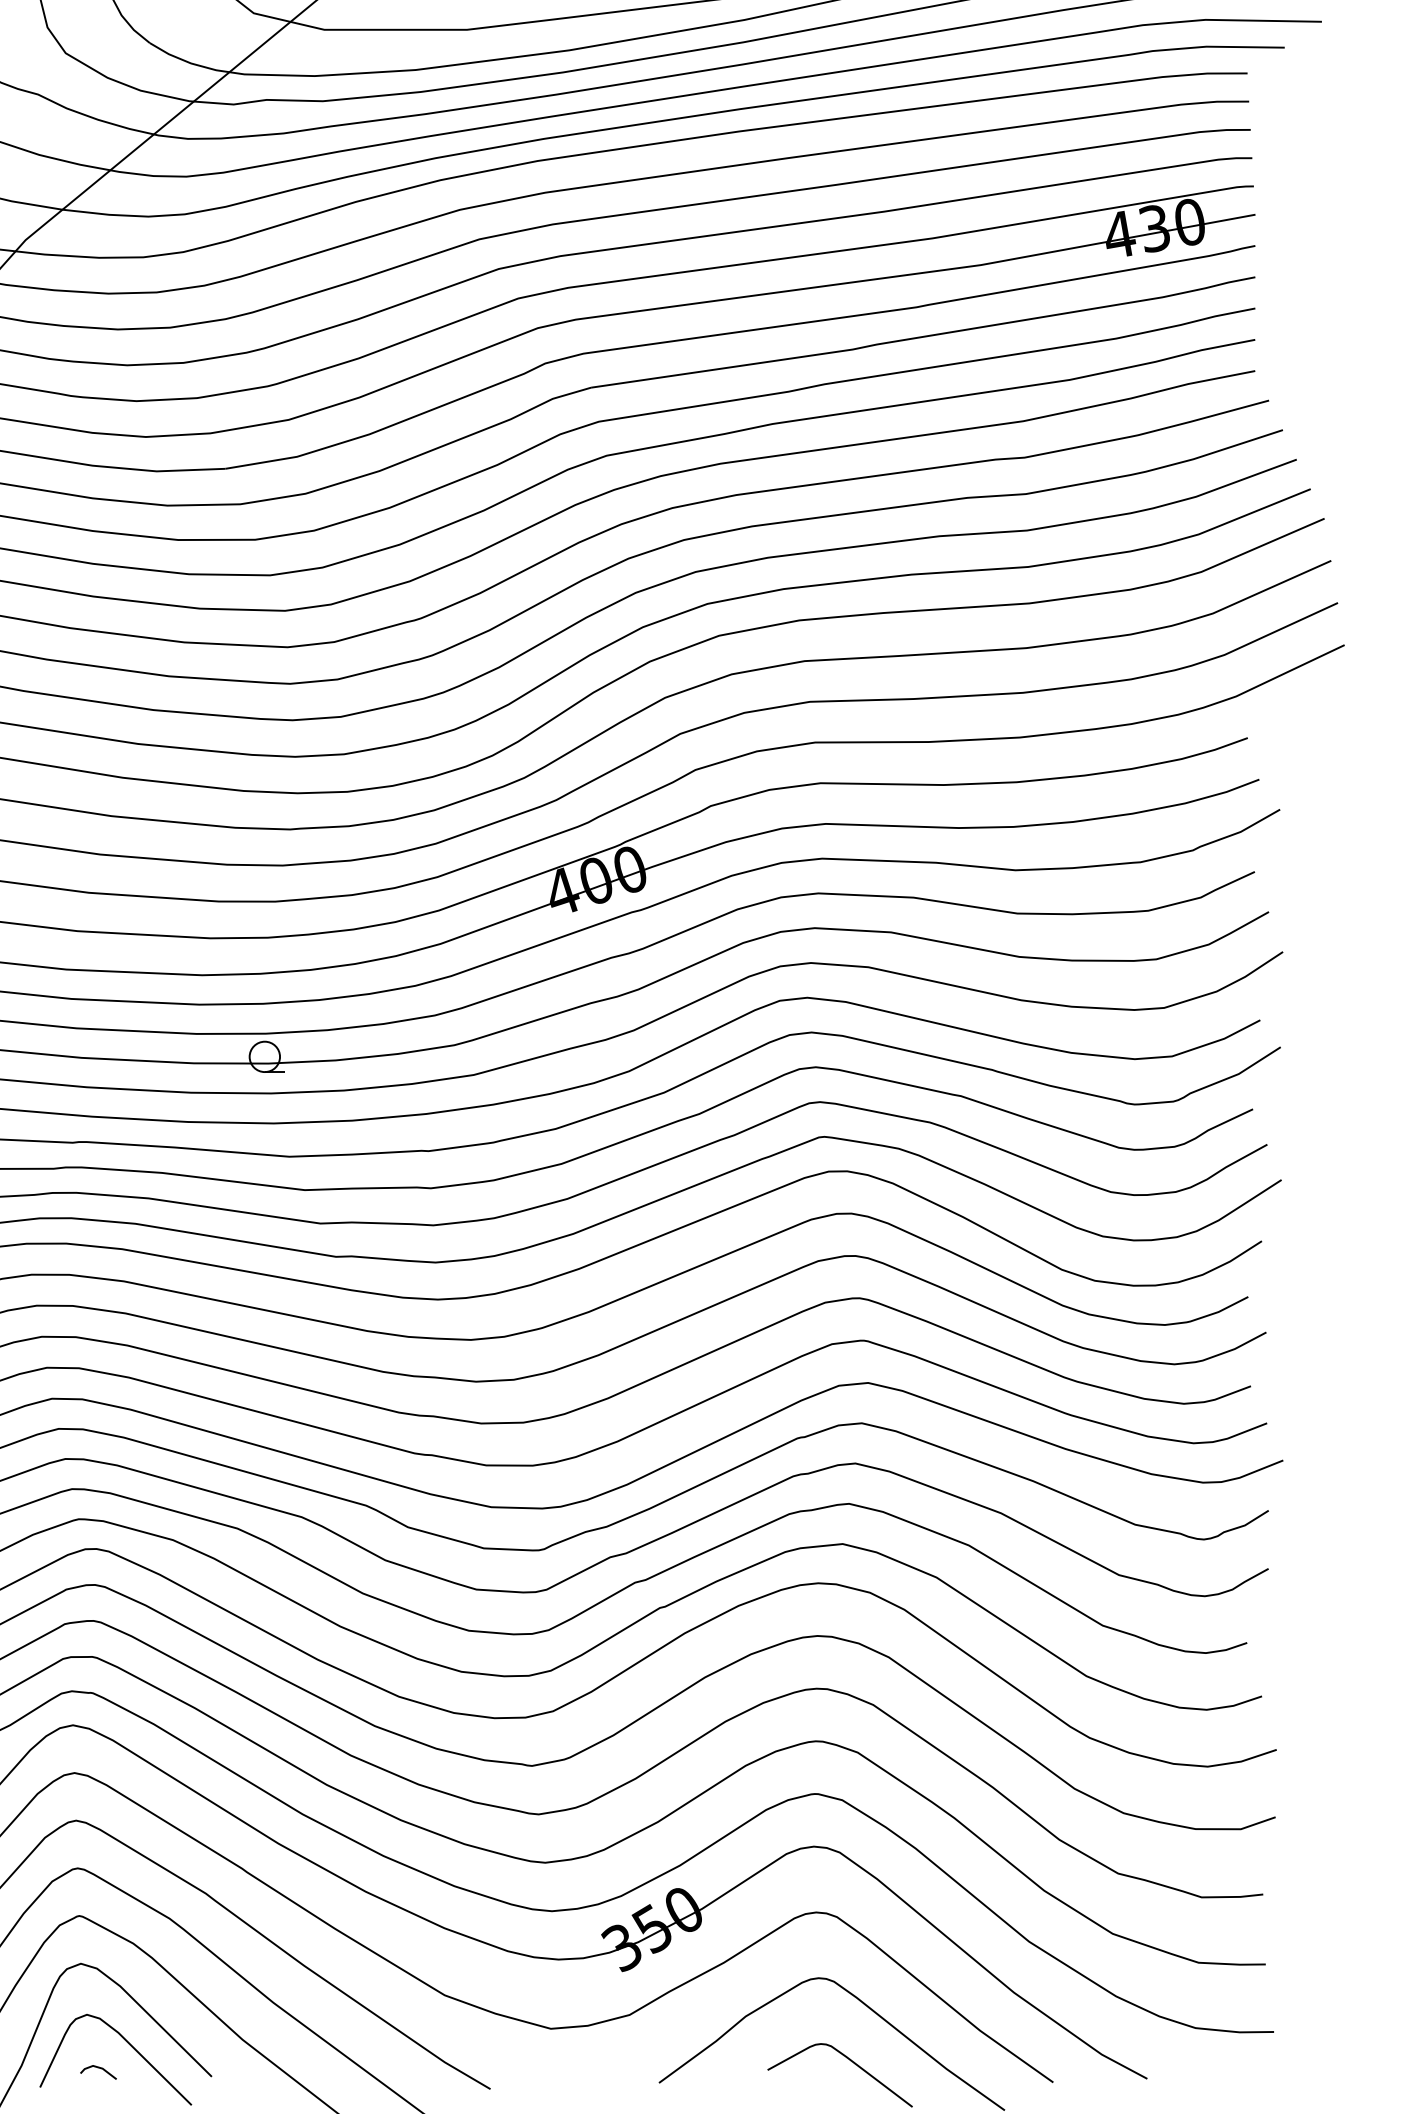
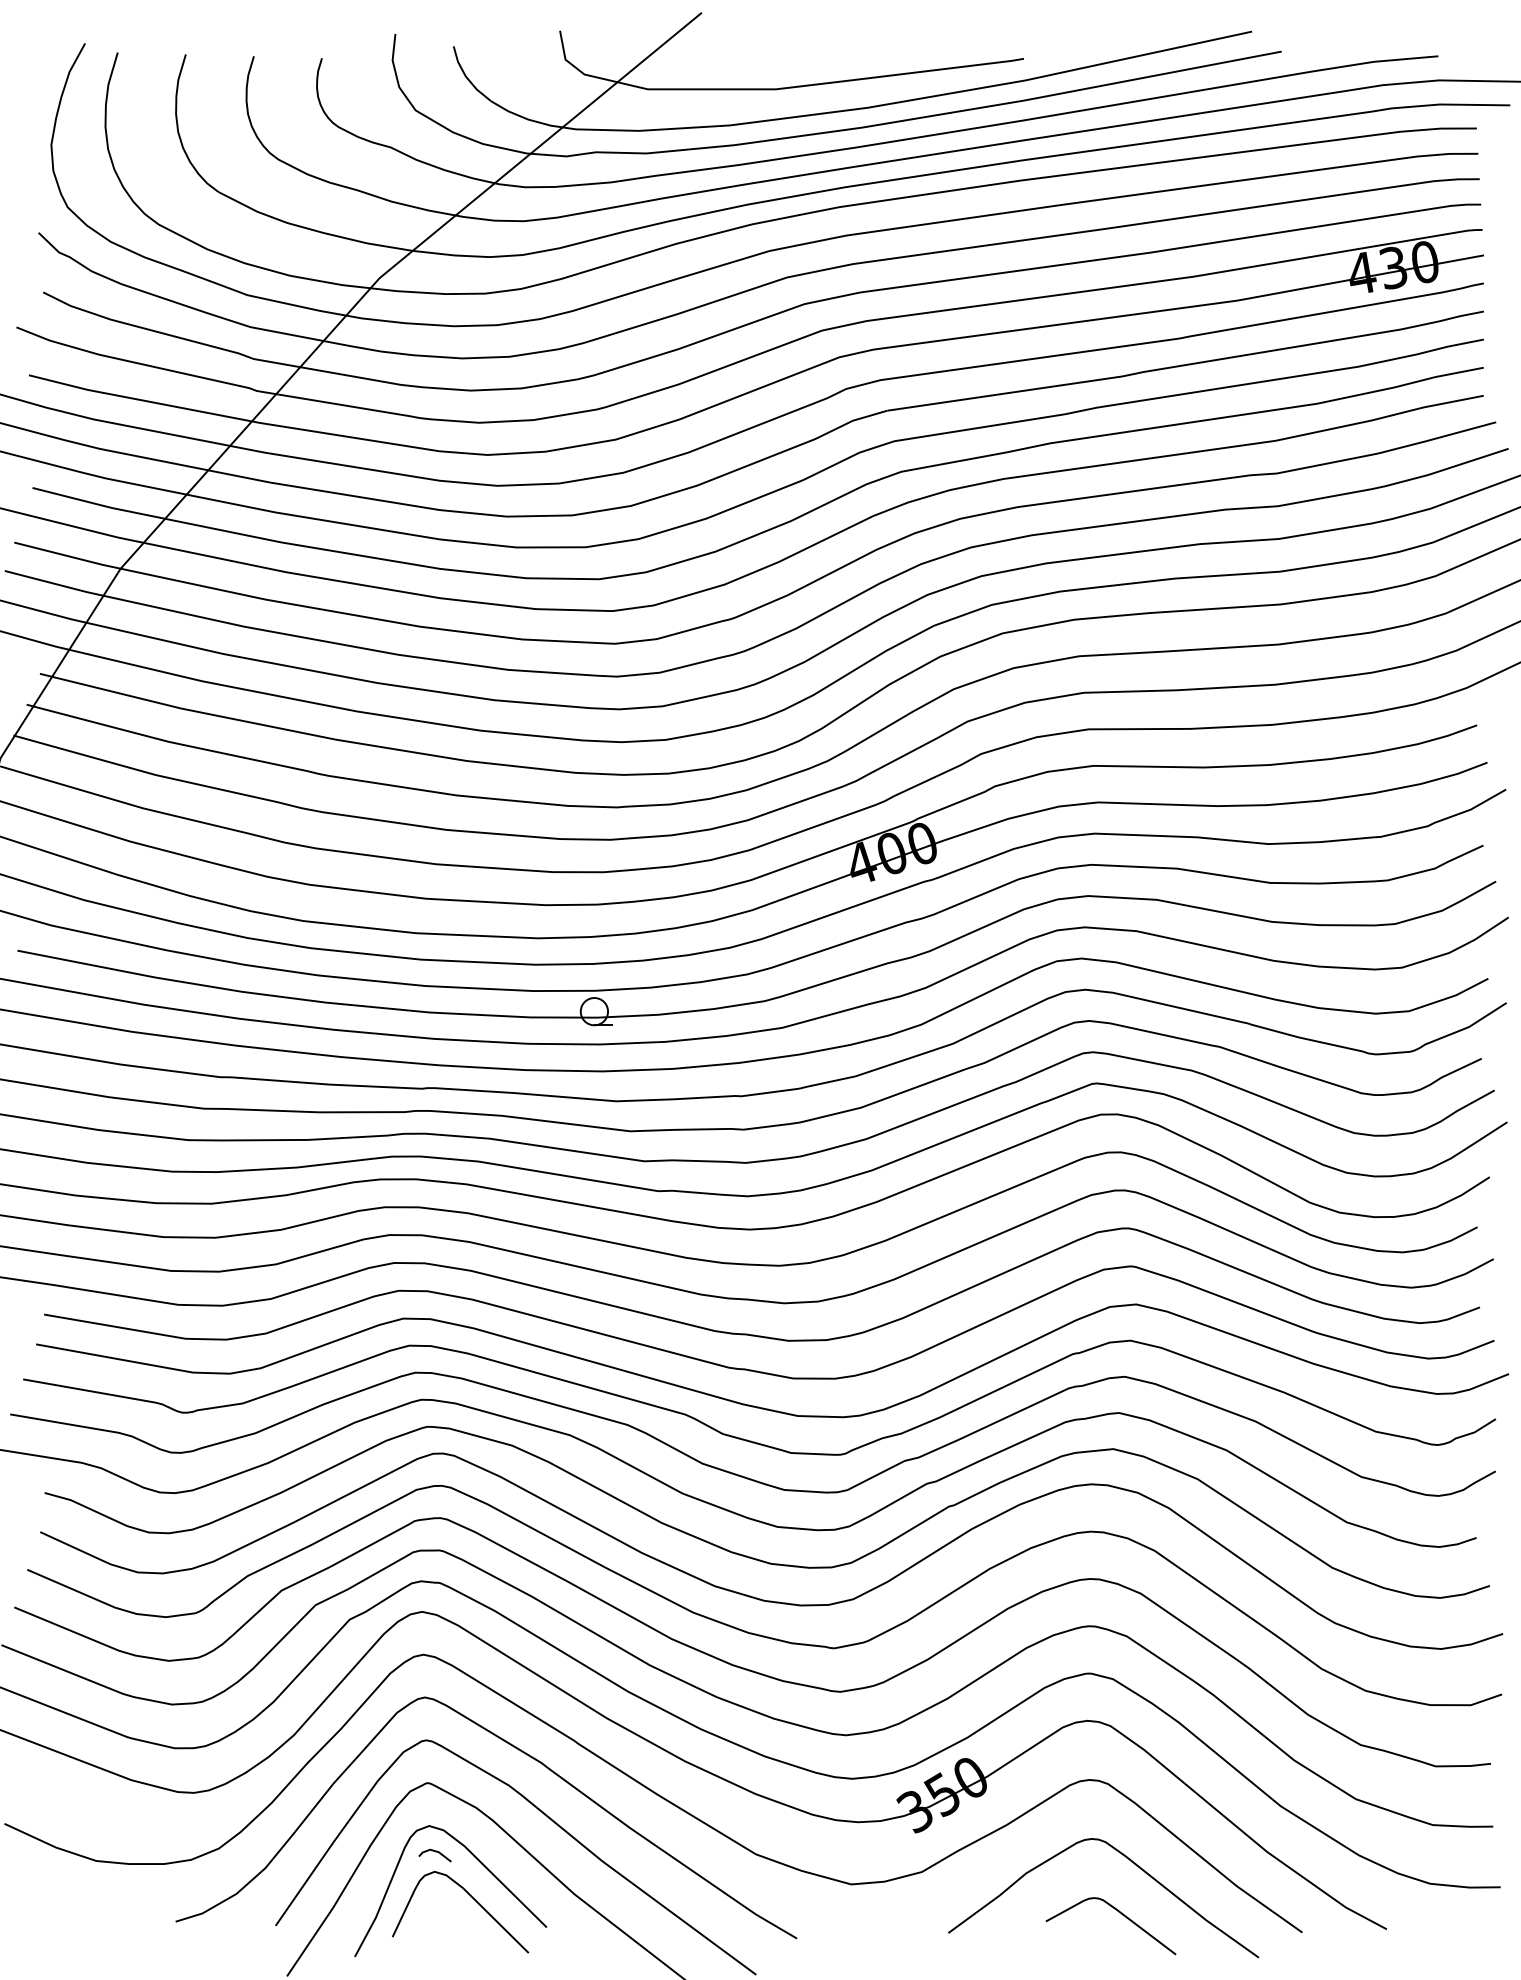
line: (99, 2068) -> (435, 1852), moved

